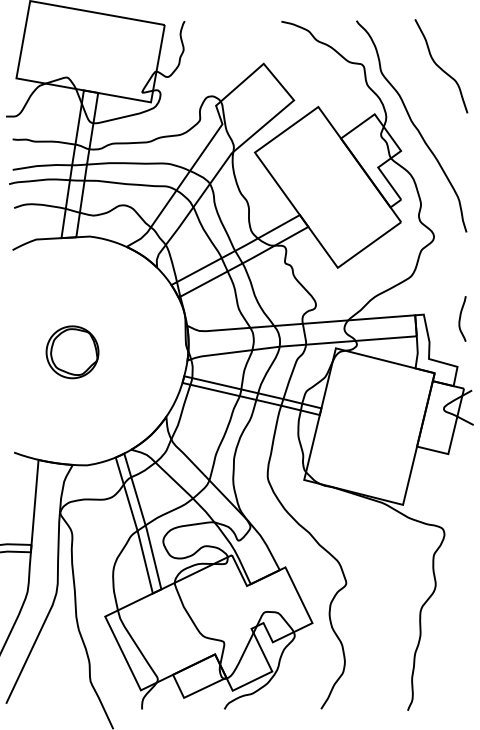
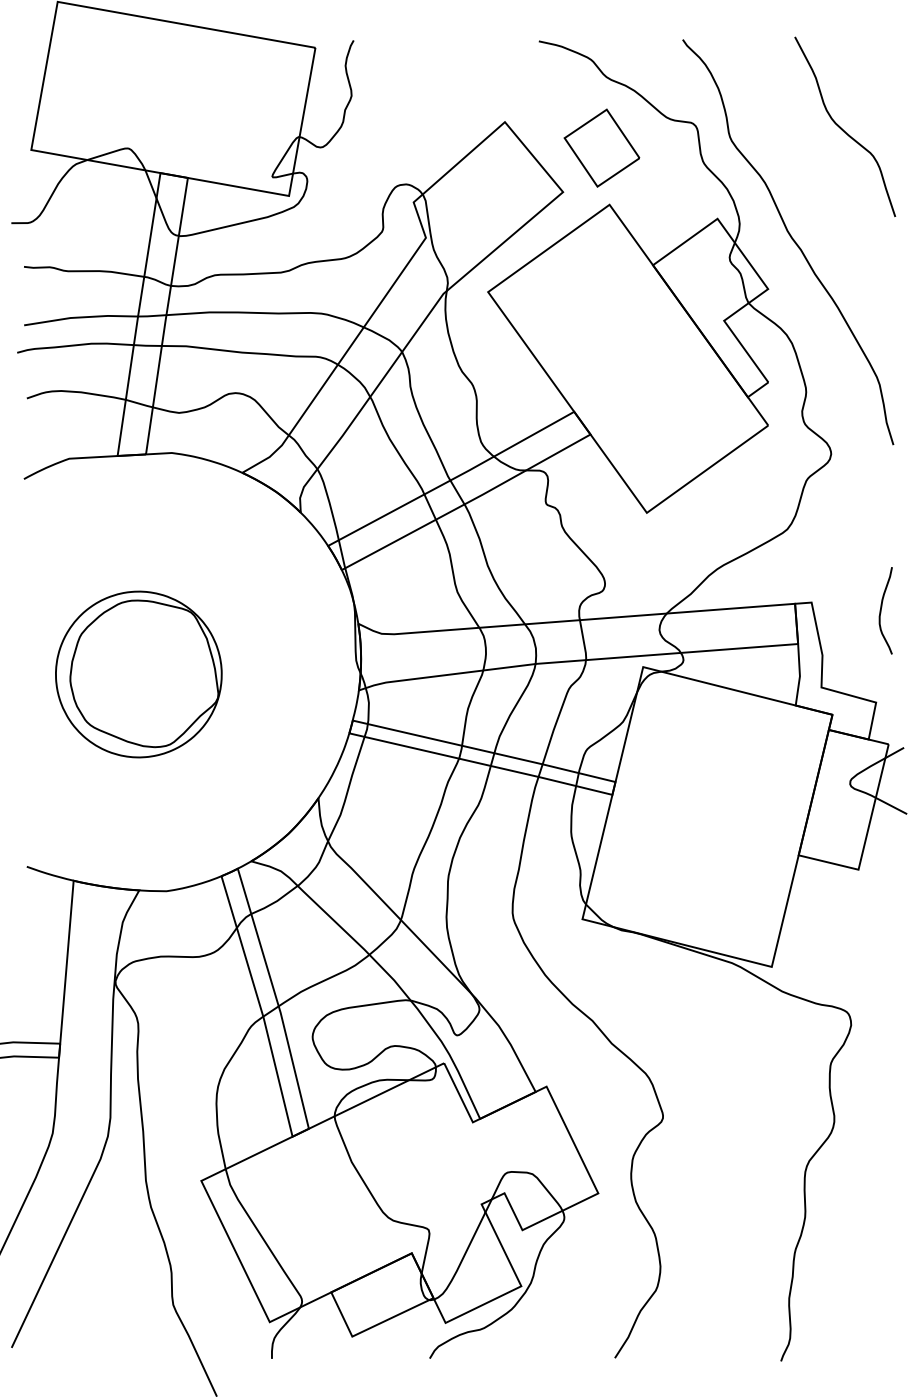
part: (314, 77) -> (602, 148), added
part: (72, 352) -> (138, 675), size x1.67

